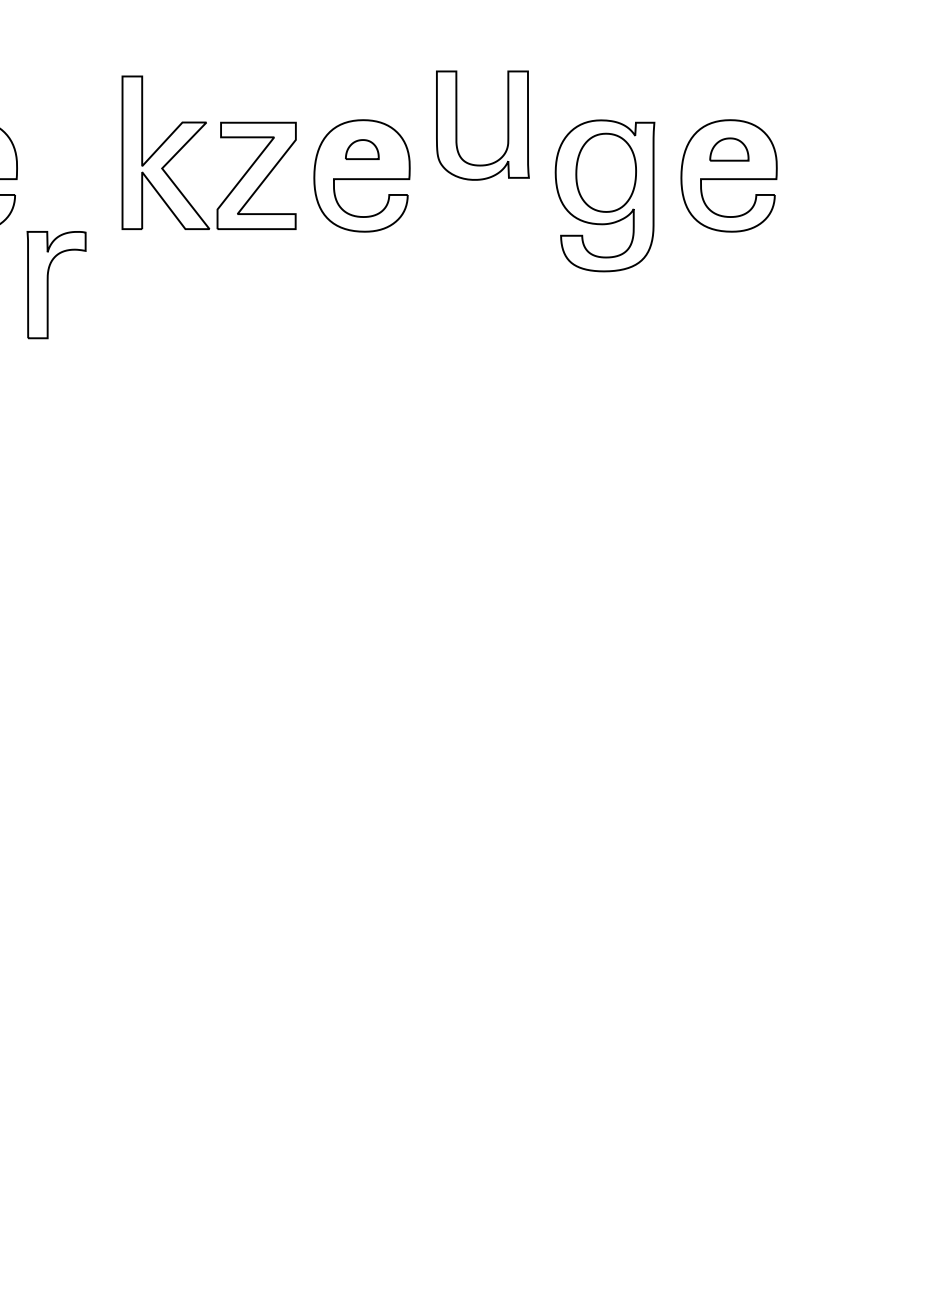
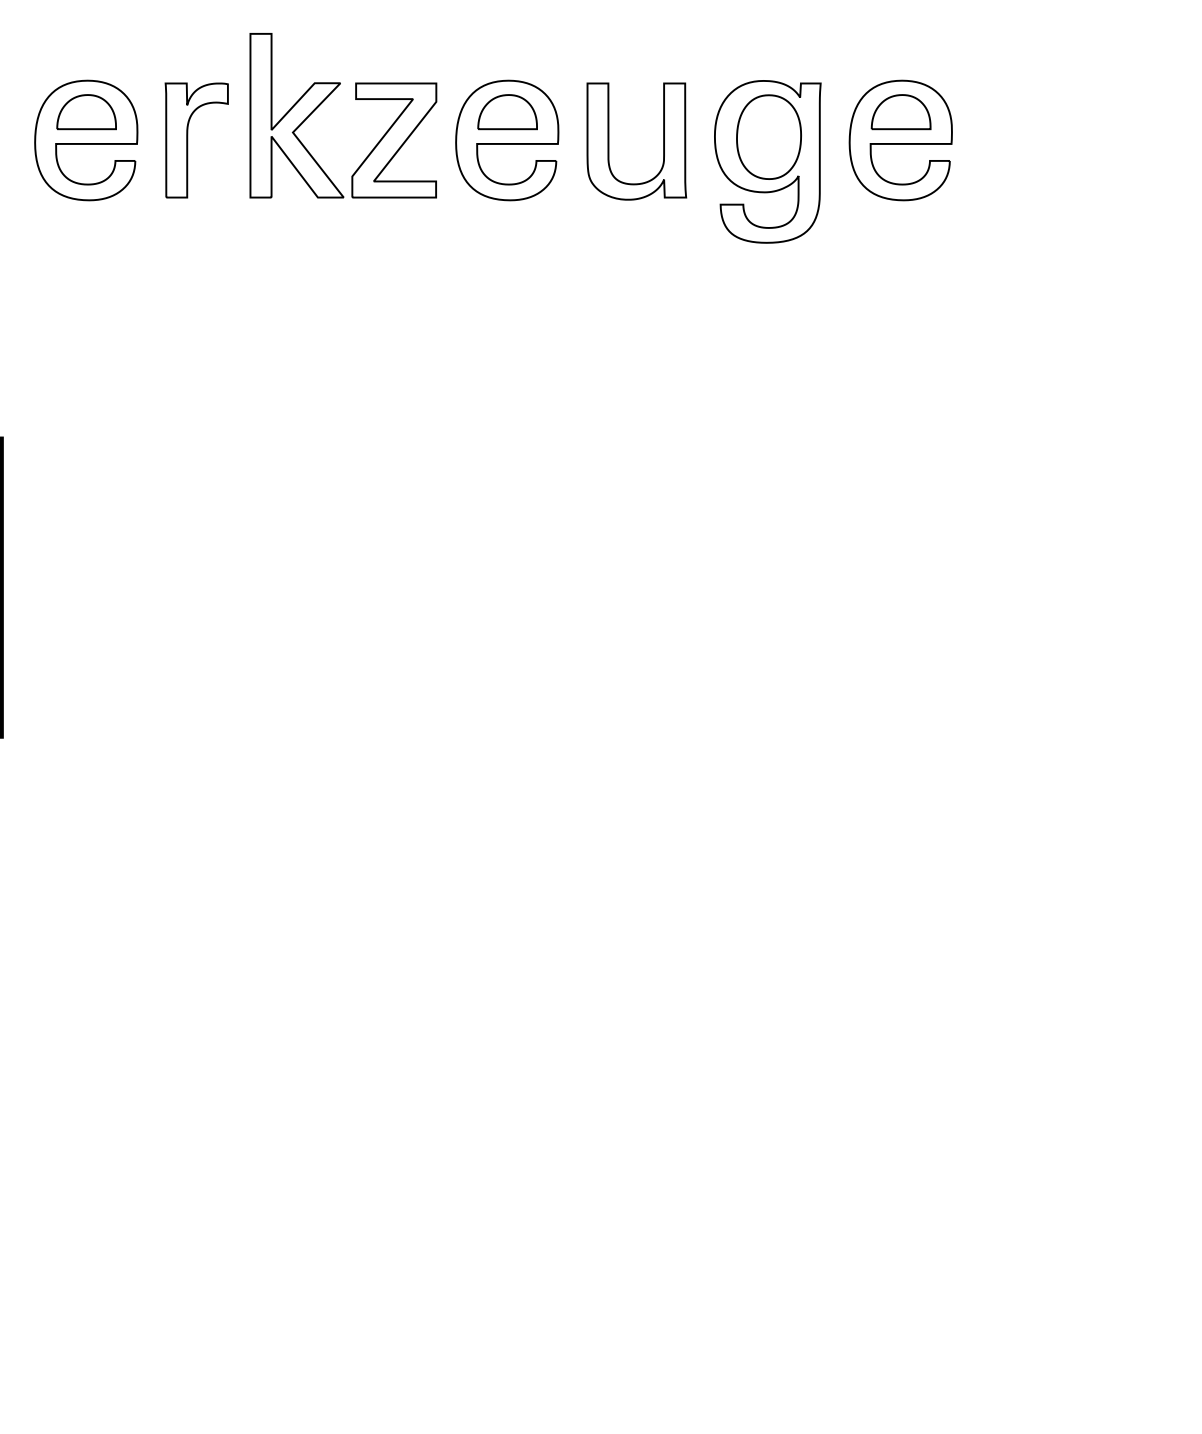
part: (457, 125) -> (609, 141), moved
part: (362, 149) -> (507, 112), size x1.67
part: (728, 149) -> (900, 112), size x1.43
part: (48, 285) -> (188, 140), moved

